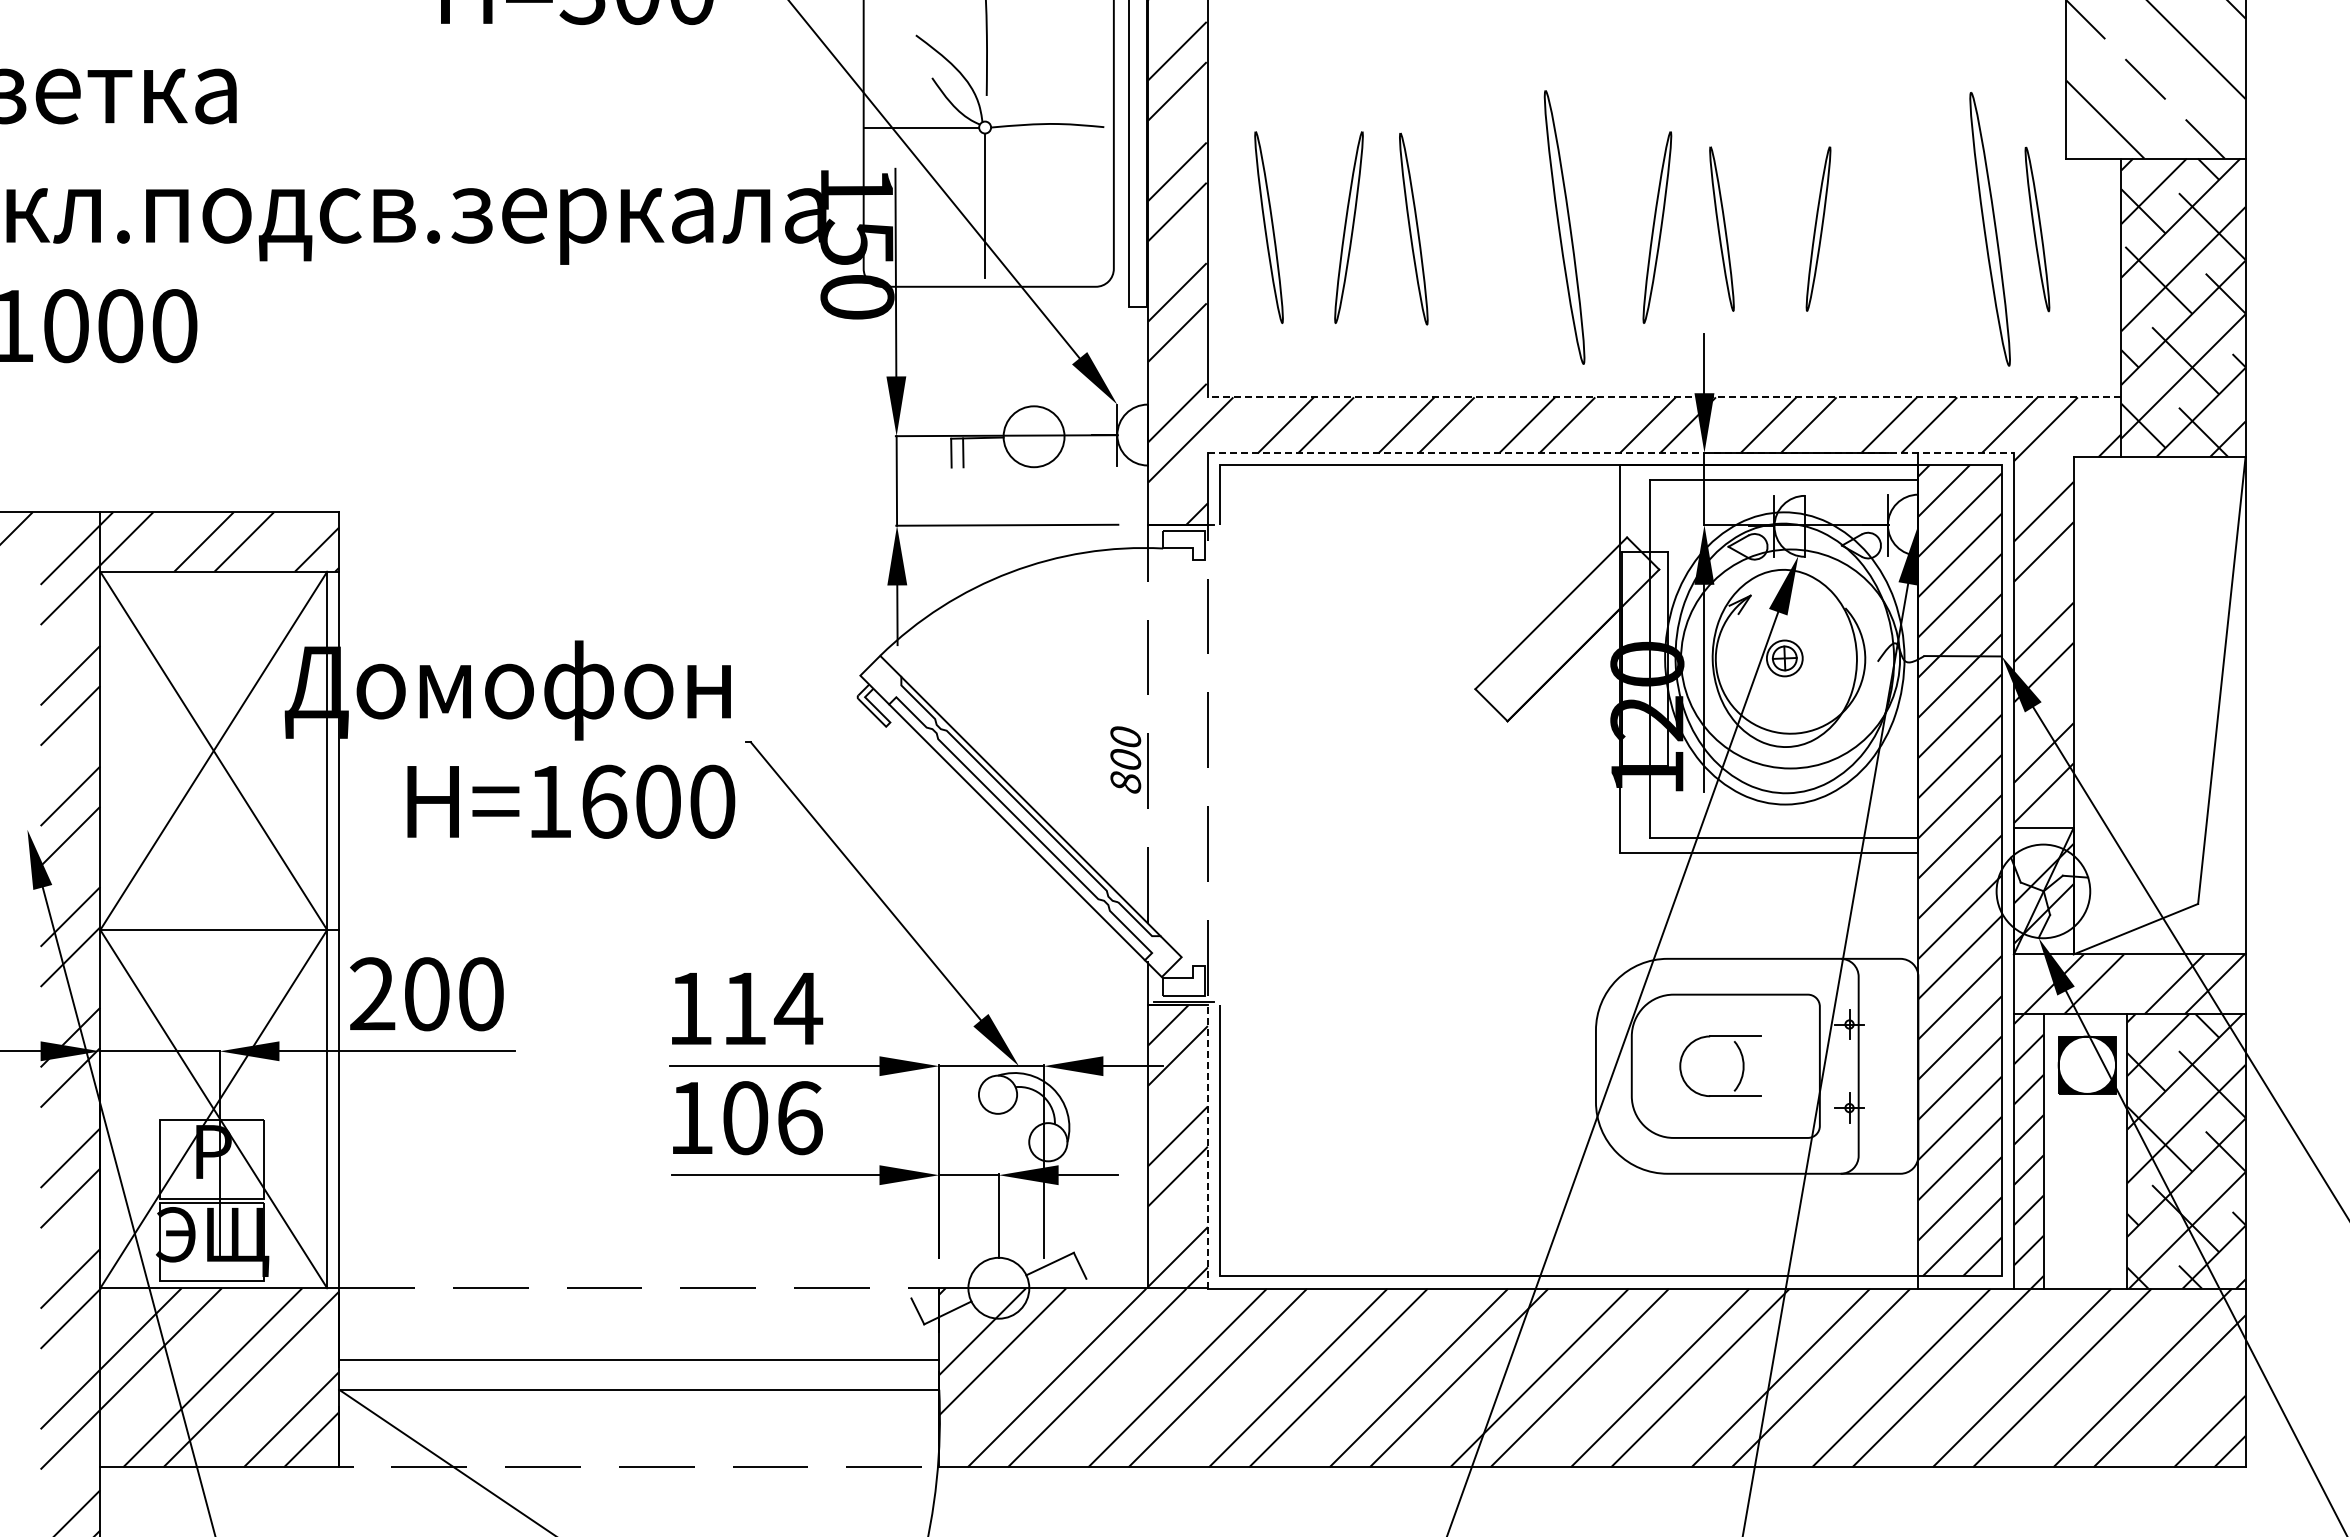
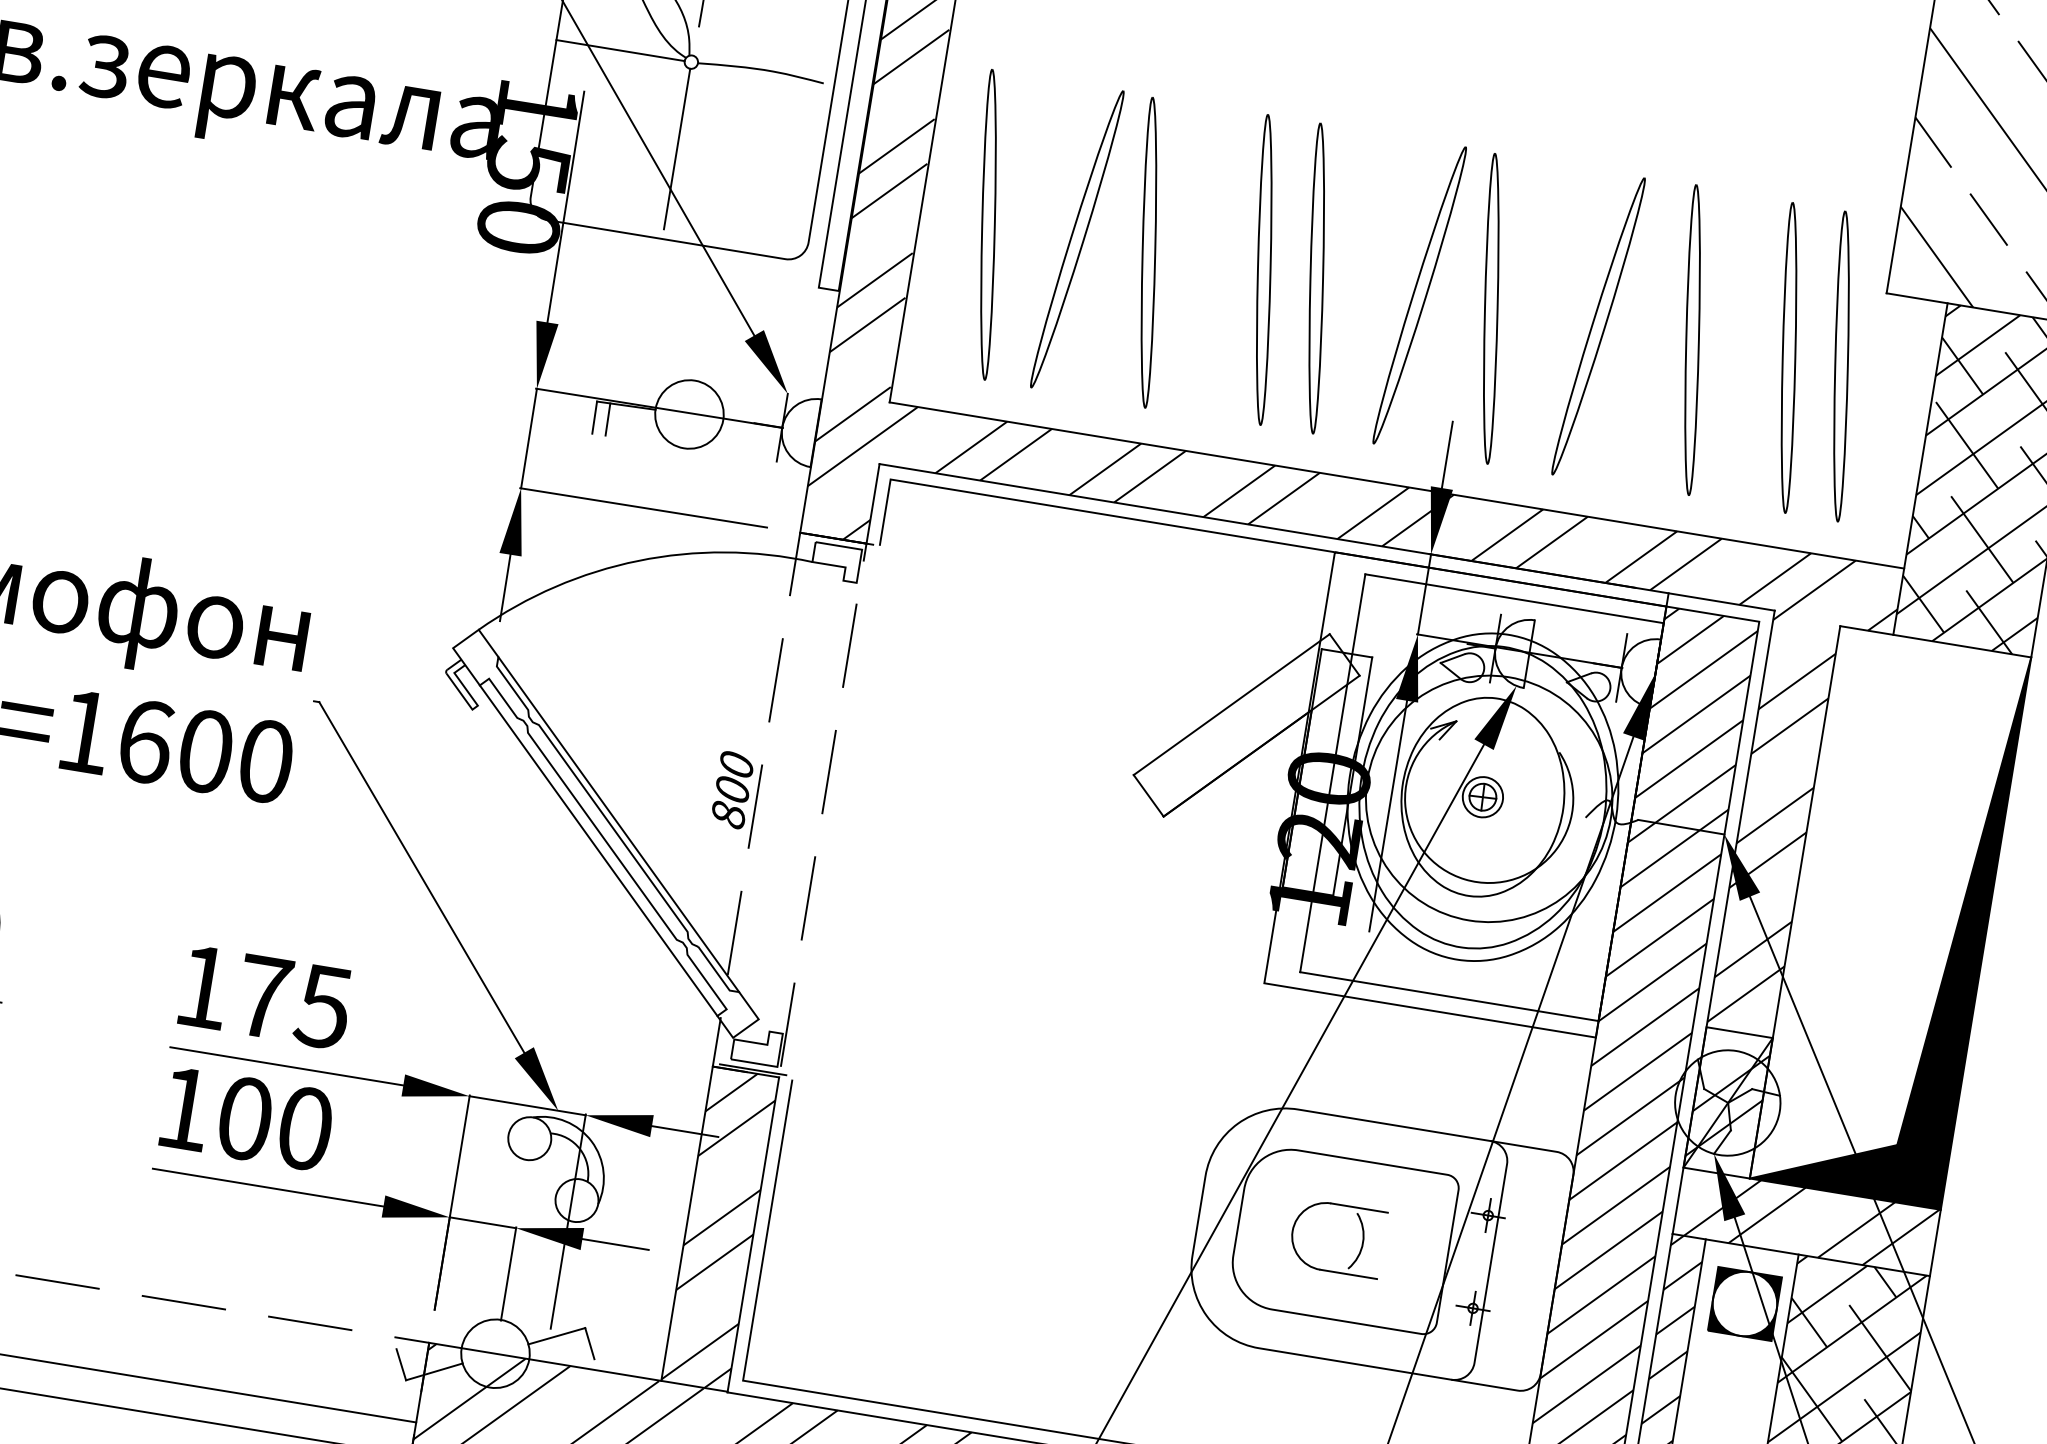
part: (1268, 227) -> (987, 224), size x1.43
part: (1348, 227) -> (1076, 239), size x1.43
part: (1517, 227) -> (1264, 269), added
part: (1657, 227) -> (1419, 295), size x1.43
part: (1902, 227) -> (1692, 340), added
part: (1413, 228) -> (1148, 252), size x1.43
part: (1721, 228) -> (1490, 308), size x1.67
part: (1818, 228) -> (1598, 325), size x1.67
part: (2037, 229) -> (1841, 366), size x1.67
line: (1664, 397) -> (1396, 485), dashed -> solid
line: (1611, 452) -> (1327, 536), dashed -> solid
fill: (2159, 705) -> (1890, 917), added
text: (772, 1008) -> (294, 1001), 114 -> 175
text: (799, 1118) -> (304, 1128), 106 -> 100
line: (1207, 1147) -> (752, 1235), dashed -> solid

